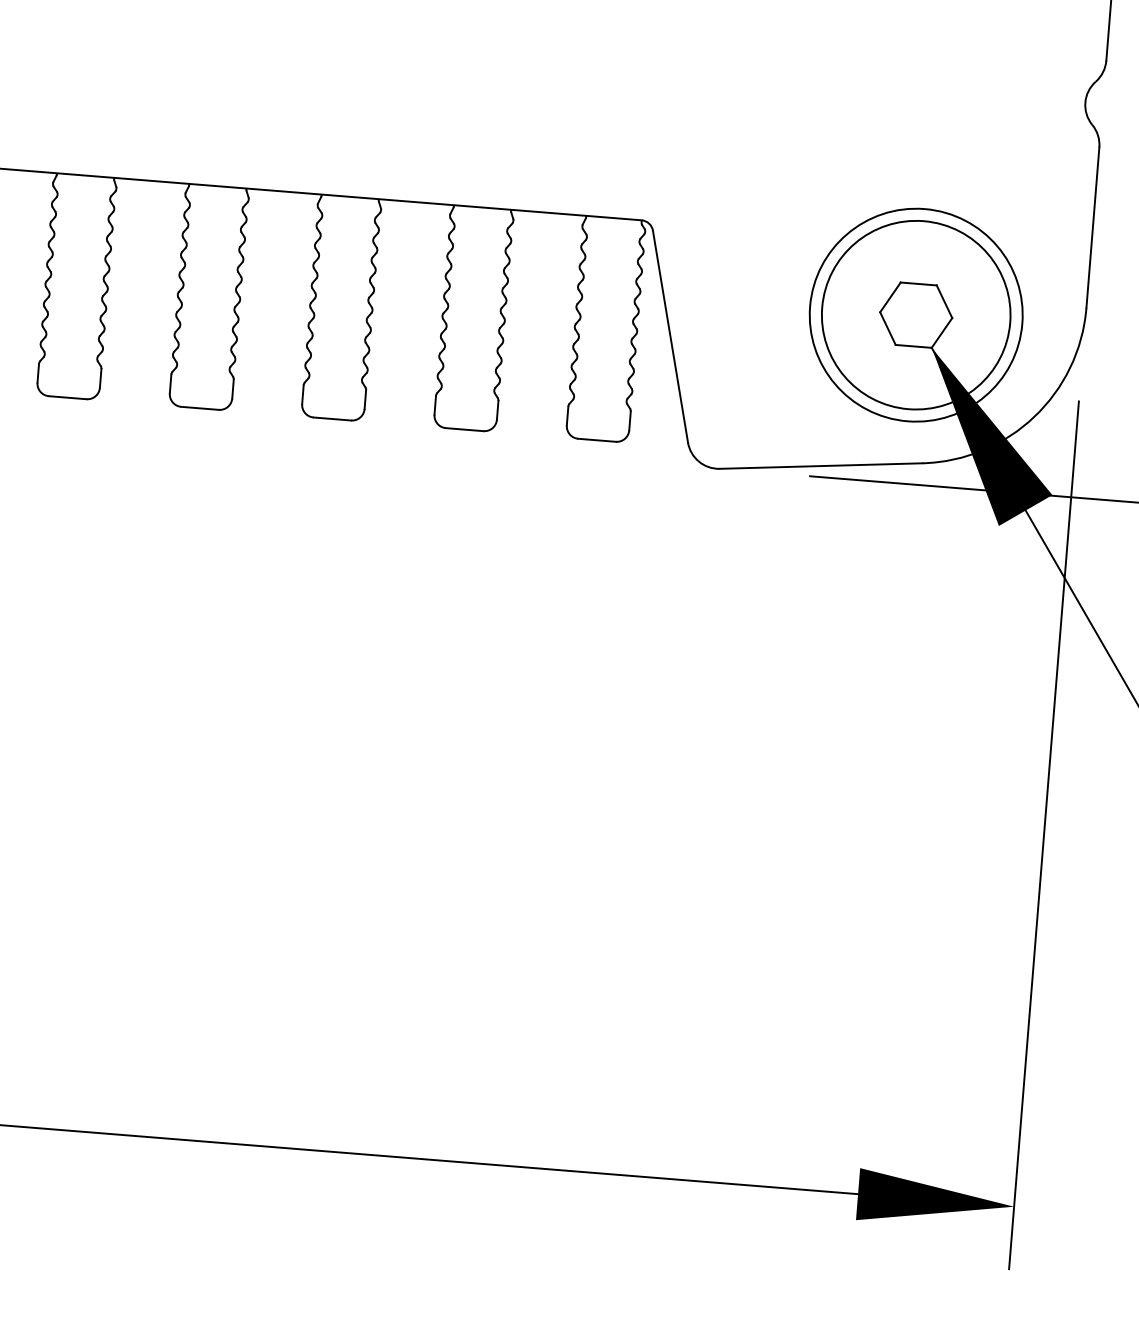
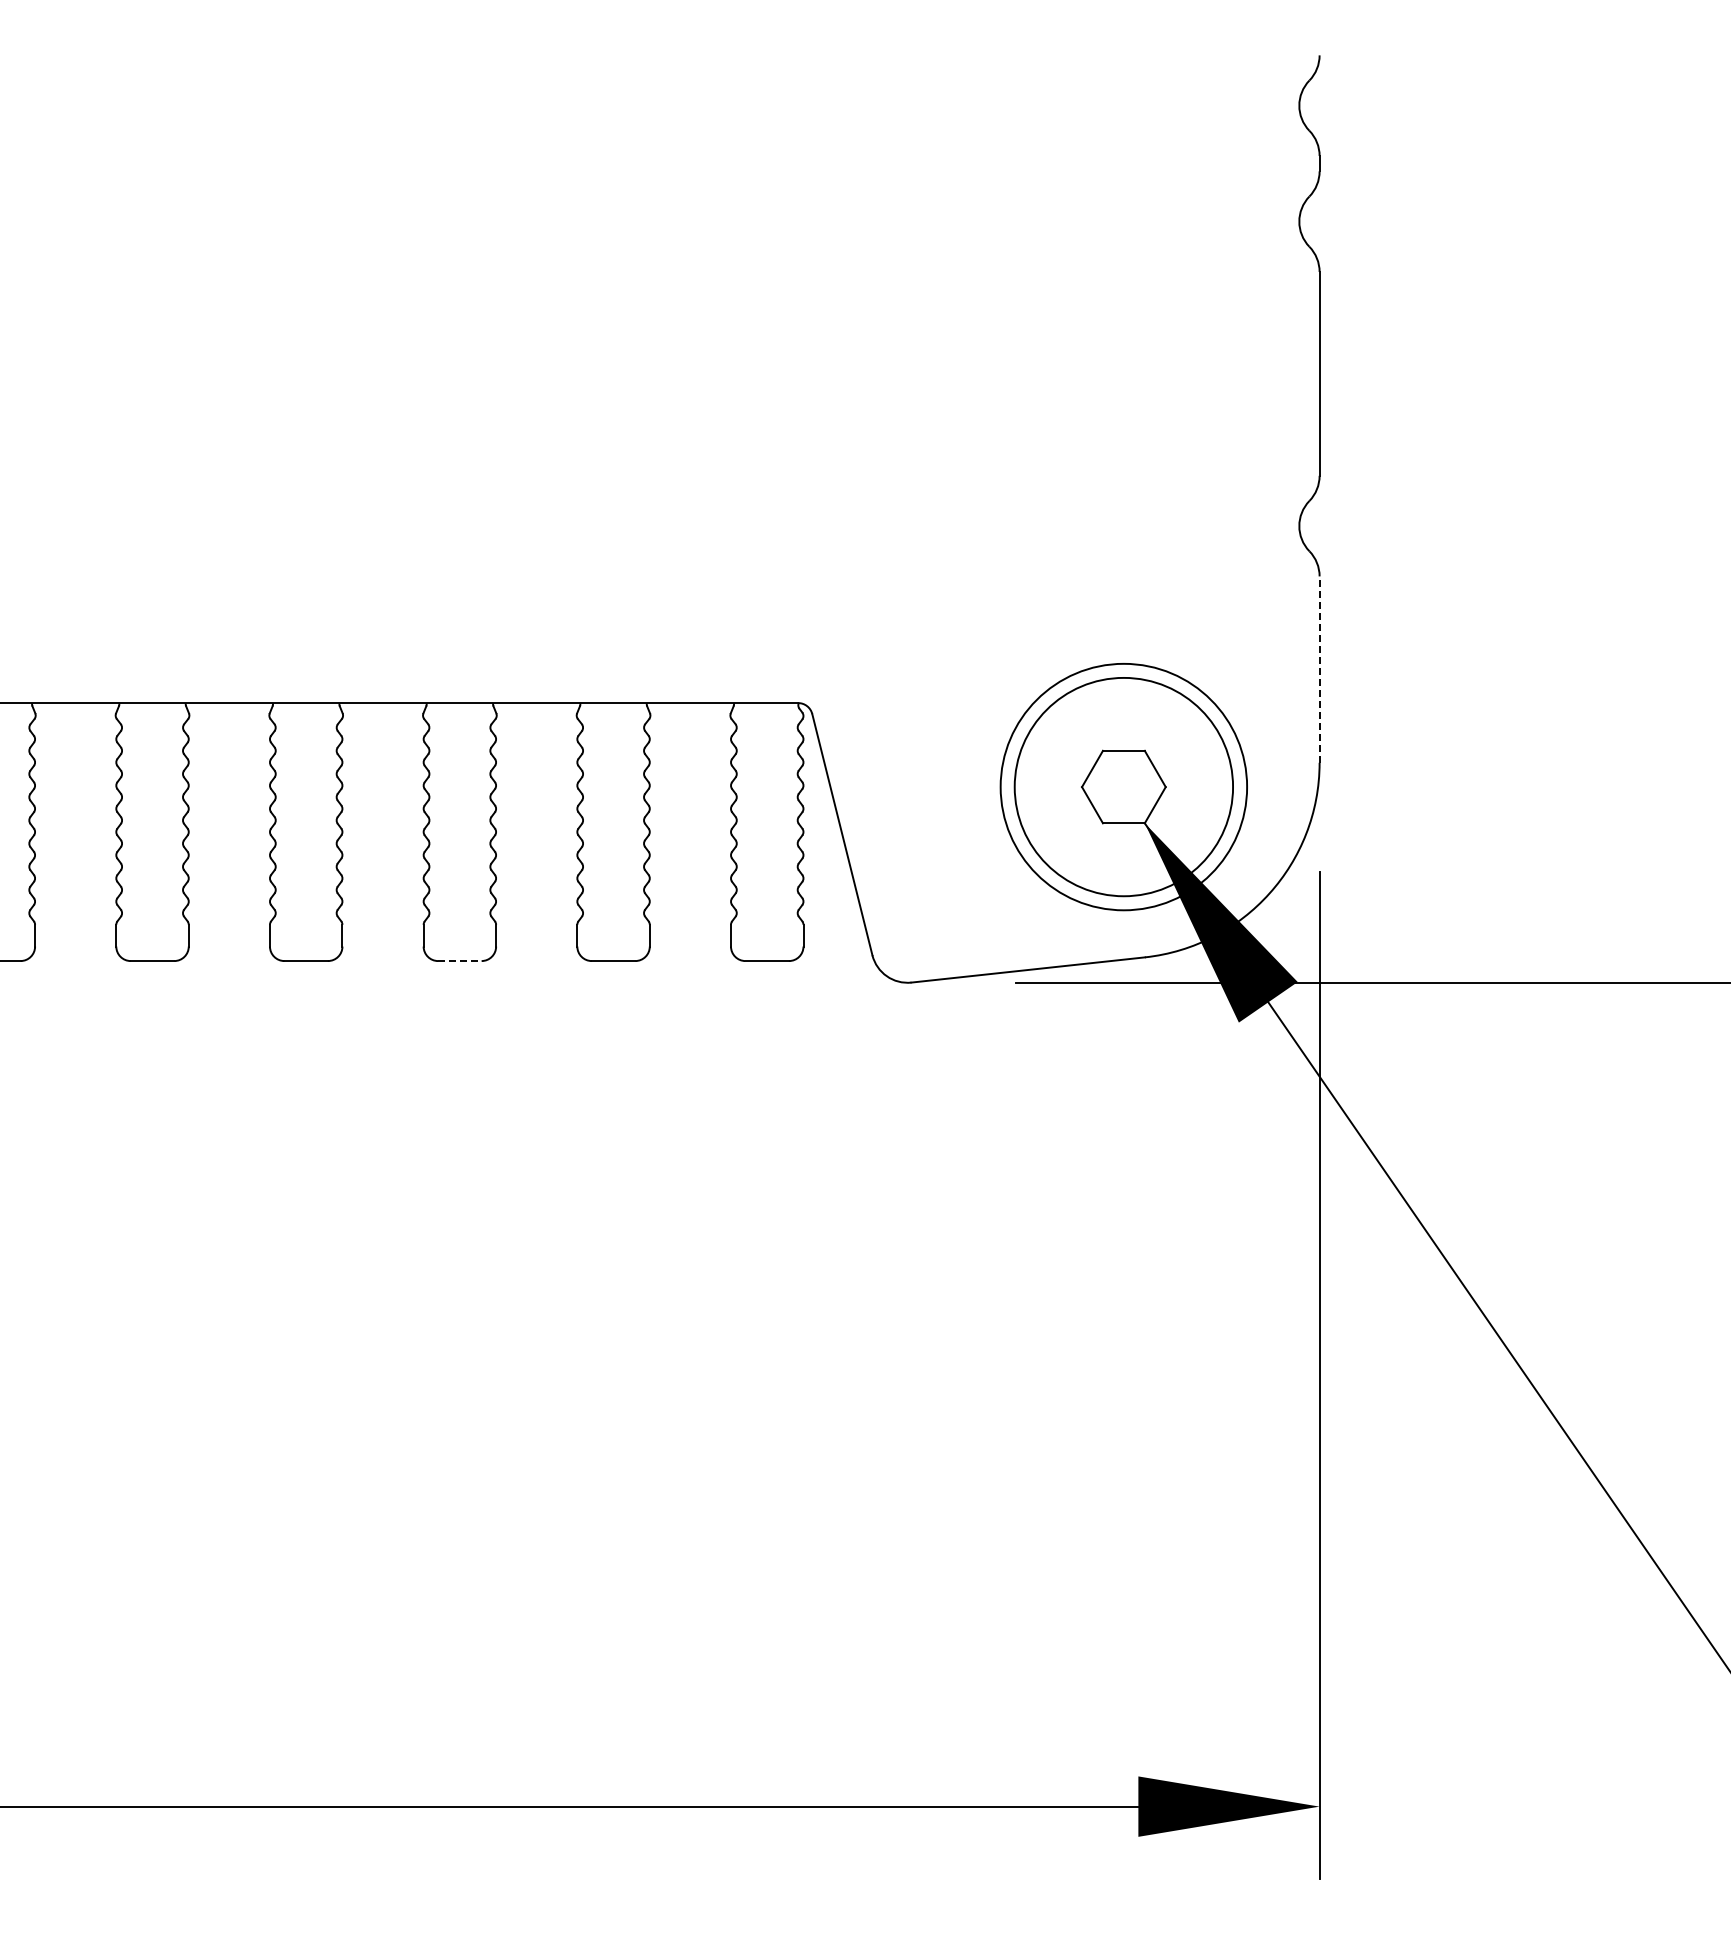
line: (1092, 227) -> (1319, 669), solid -> dashed
line: (332, 419) -> (459, 961), solid -> dashed

